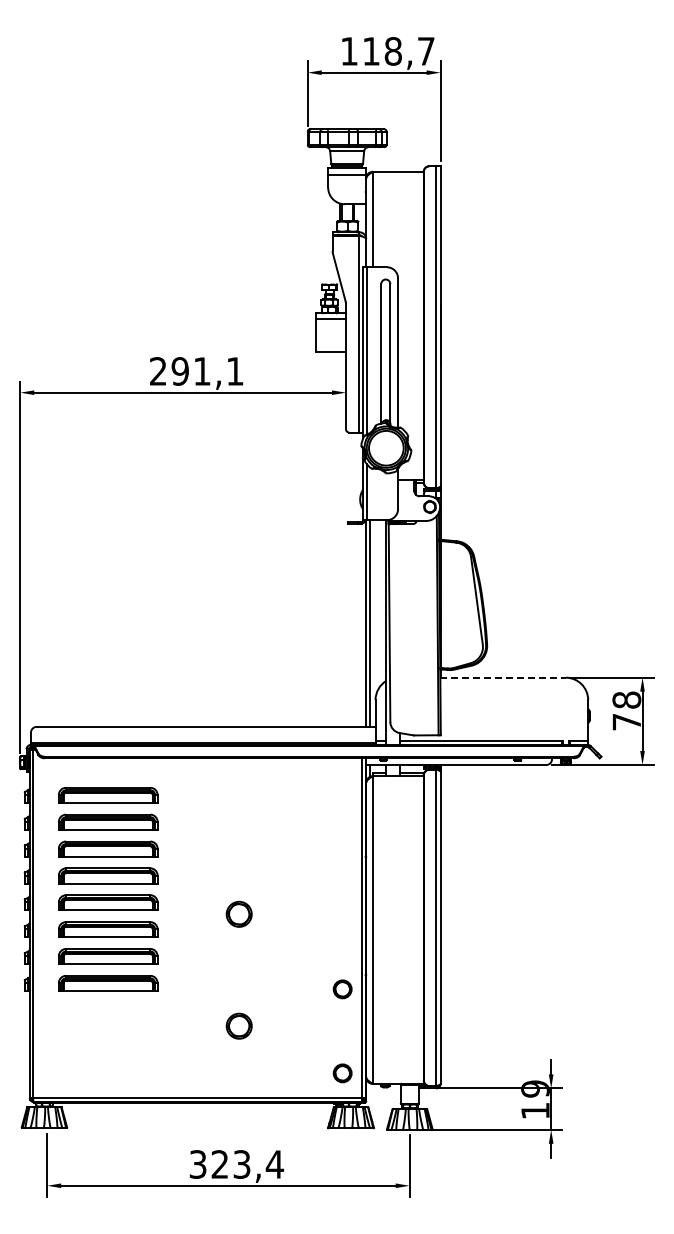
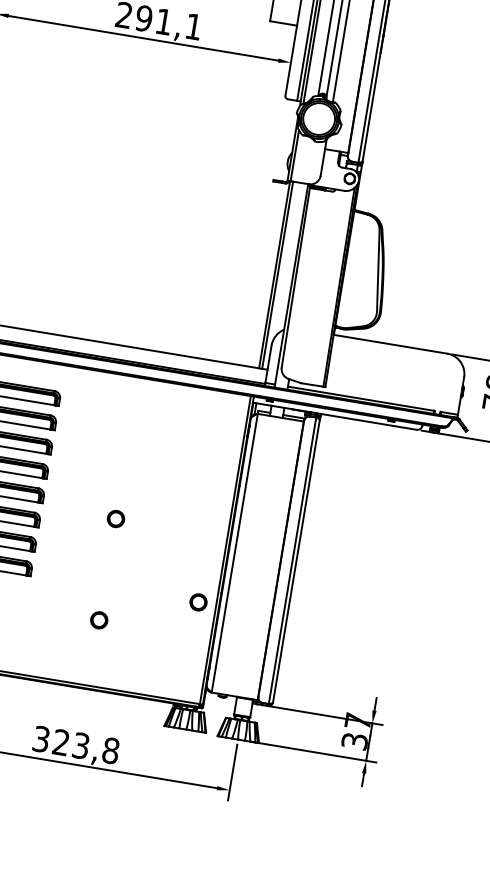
line: (503, 677) -> (390, 344), dashed -> solid
part: (238, 914) -> (115, 519), size x0.71
part: (238, 1026) -> (98, 620), size x0.71
part: (342, 1073) -> (185, 678), removed
text: (535, 1099) -> (356, 731), 19 -> 37
text: (274, 1164) -> (110, 750), 323,4 -> 323,8

